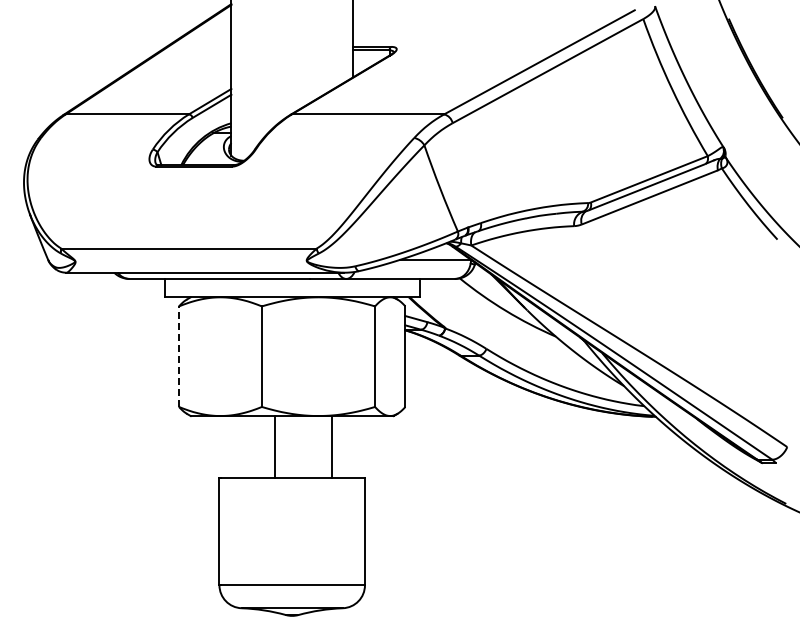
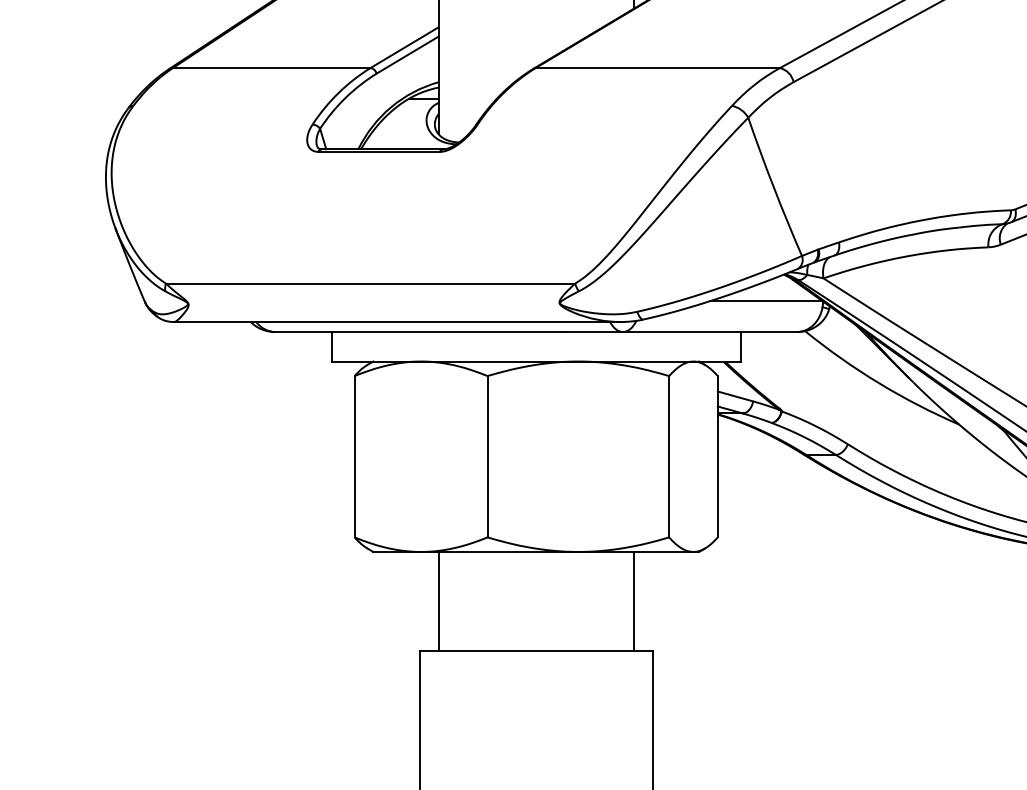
line: (179, 356) -> (355, 456), dashed -> solid
line: (275, 447) -> (438, 602), moved
line: (332, 447) -> (634, 602), moved

